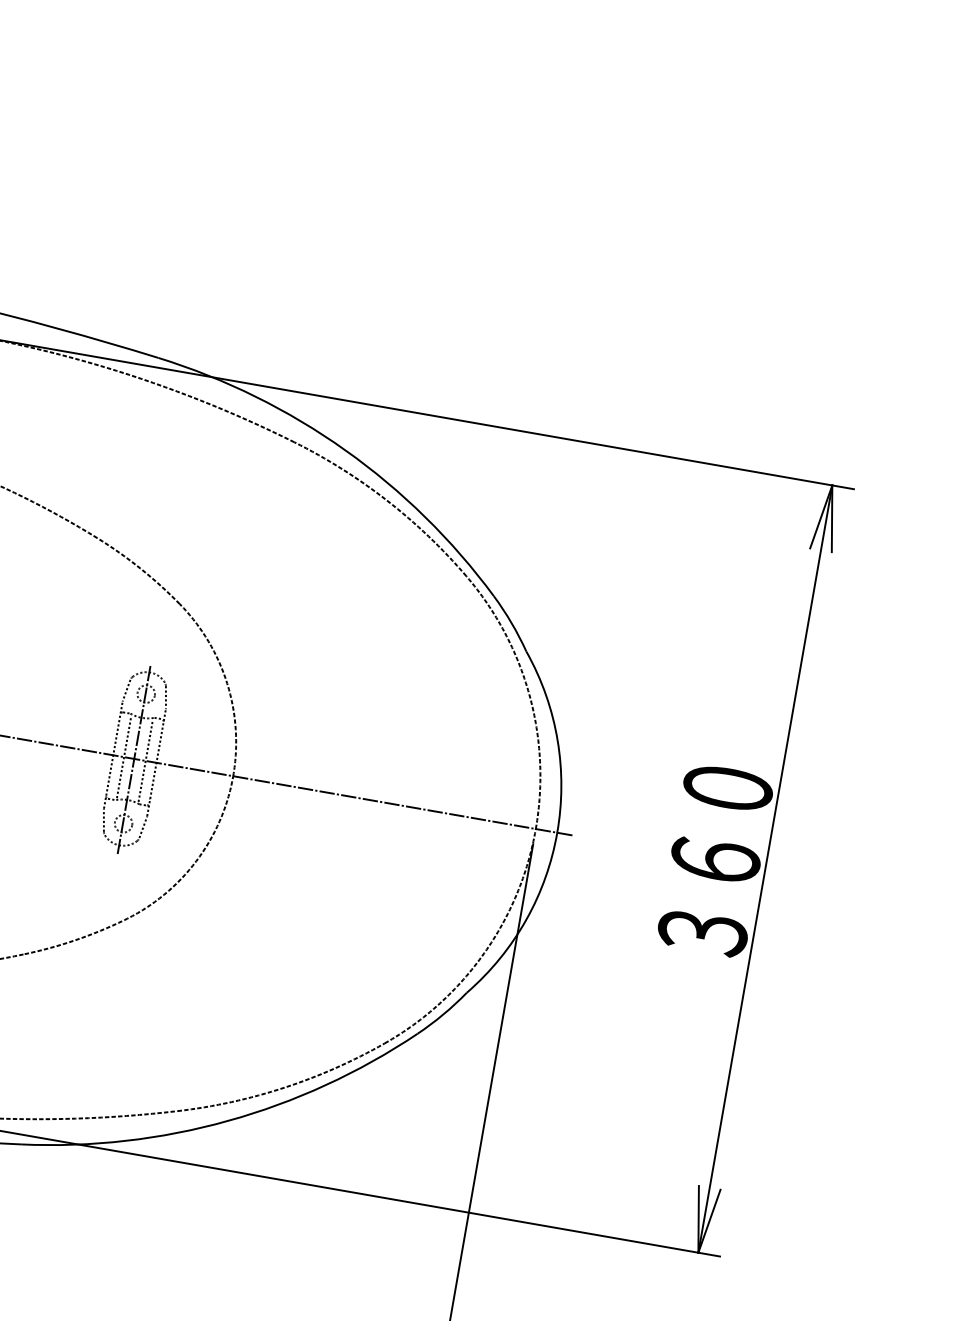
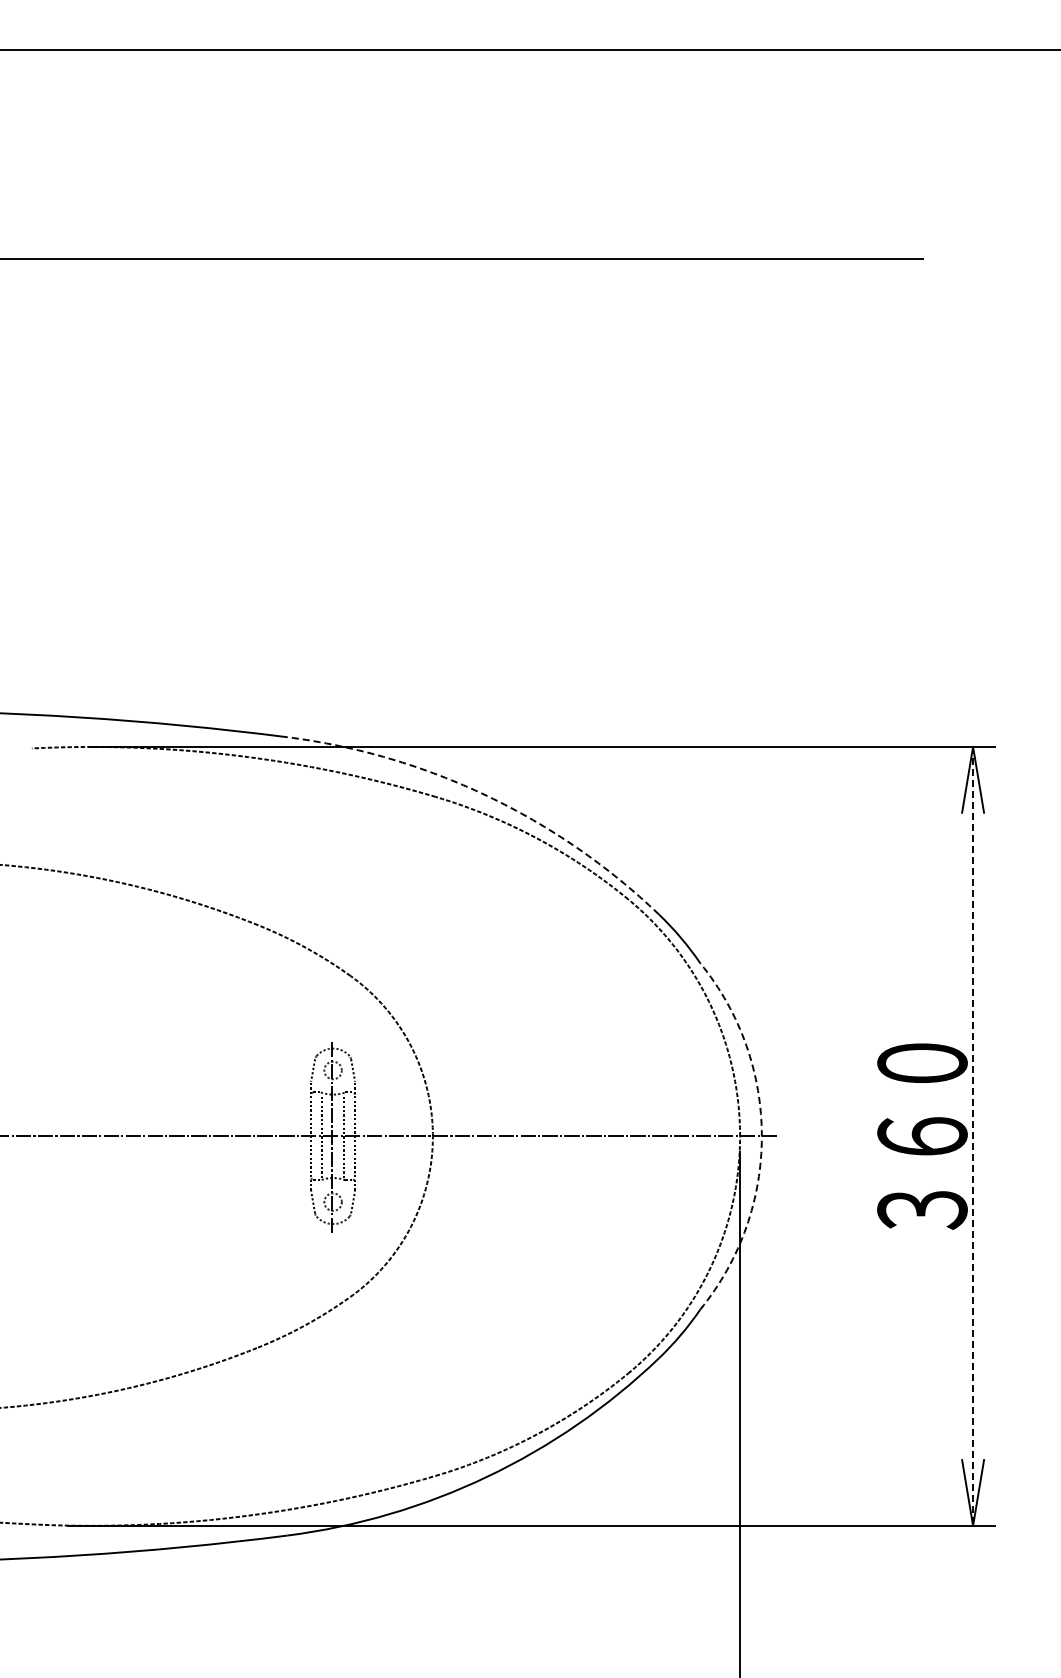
arc: (345, 450) -> (487, 796), solid -> dashed
arc: (556, 832) -> (761, 1136), solid -> dashed
line: (765, 869) -> (973, 1136), solid -> dashed

